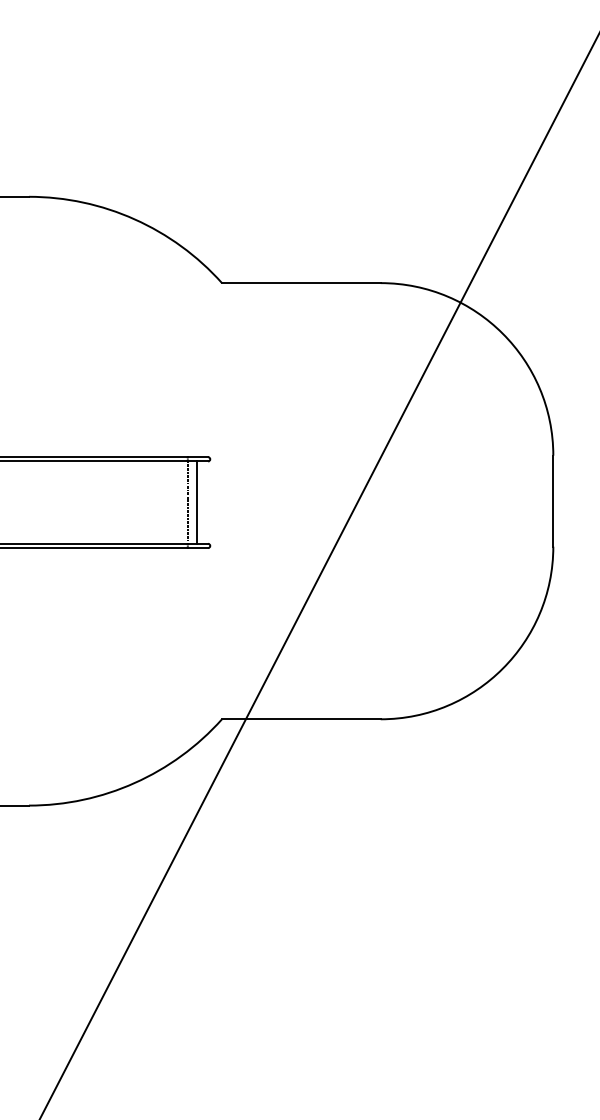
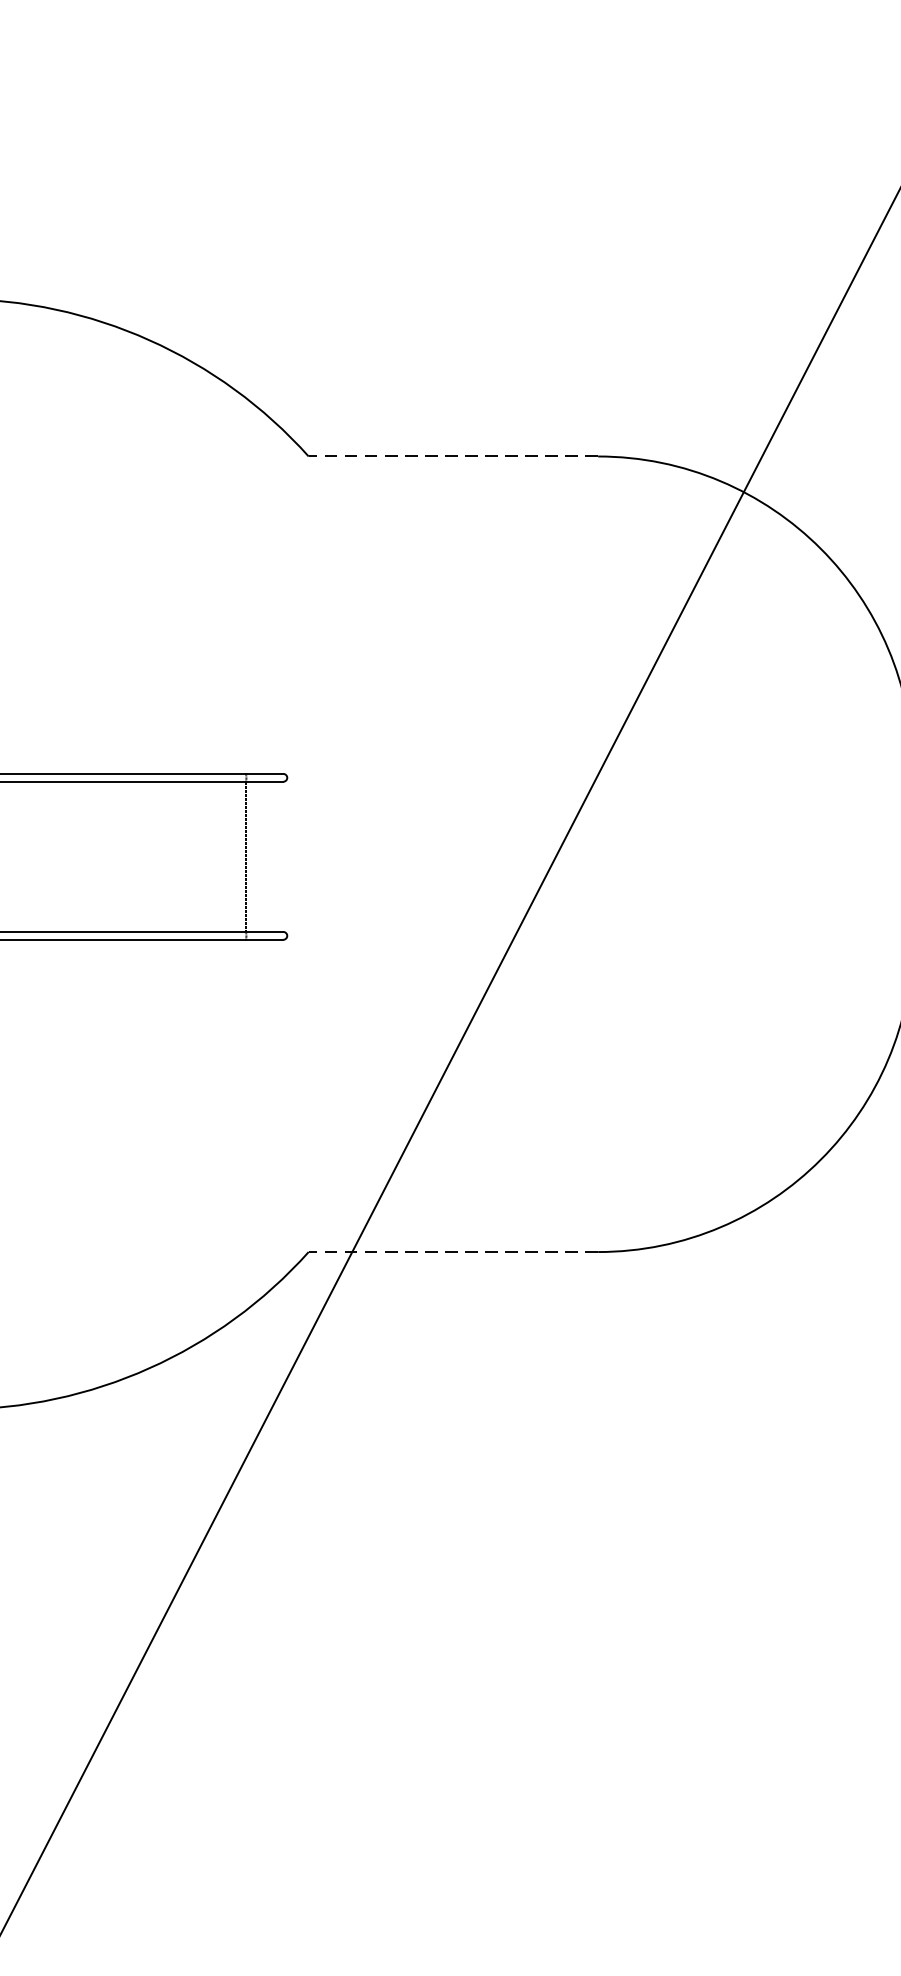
line: (300, 283) -> (451, 457), solid -> dashed
line: (197, 502) -> (263, 856), removed
line: (300, 719) -> (451, 1252), solid -> dashed

